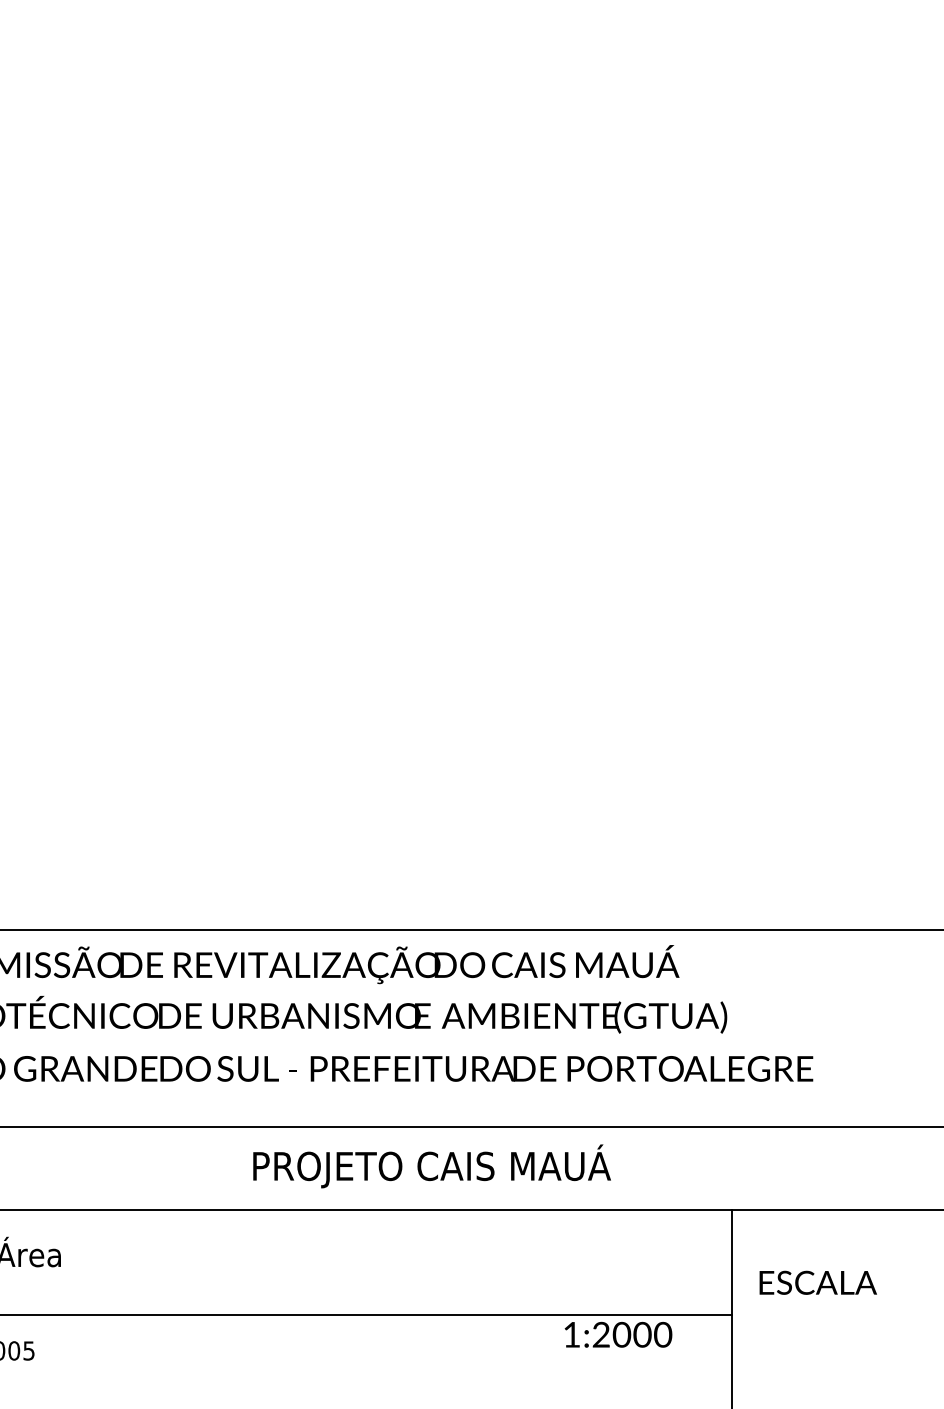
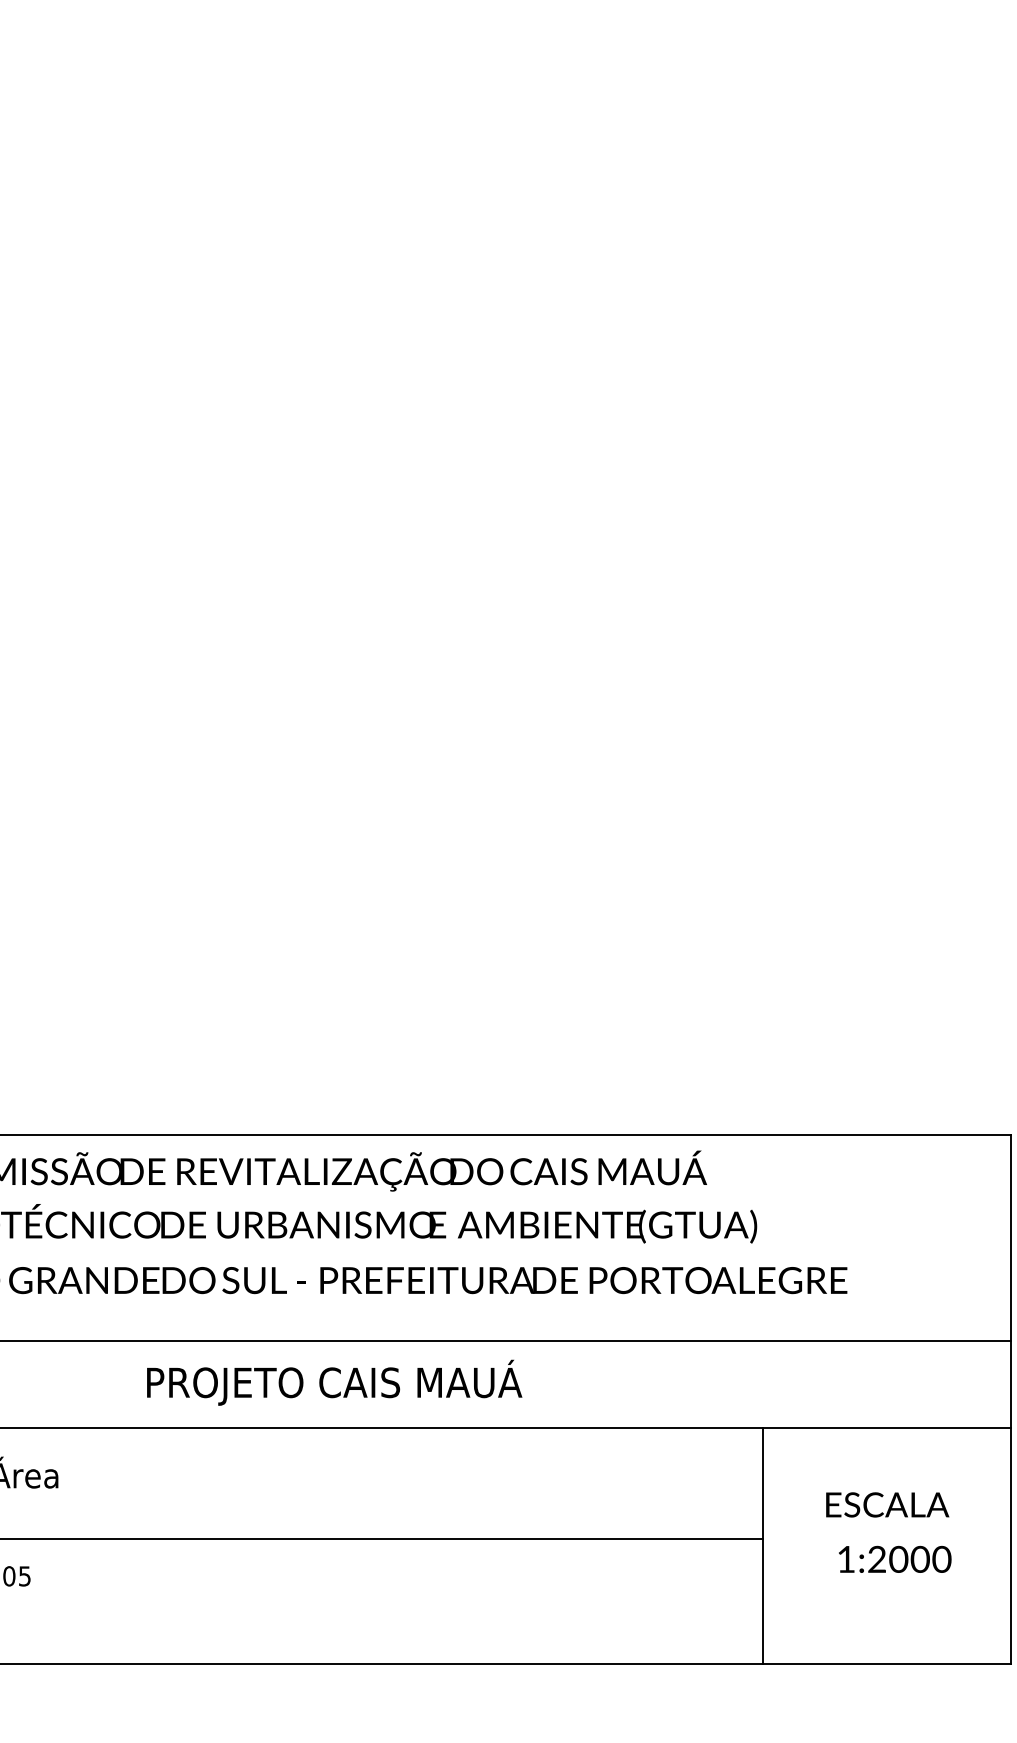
text: (431, 1166) -> (334, 1382), moved
text: (818, 1282) -> (887, 1504), moved
text: (618, 1333) -> (895, 1558), moved

